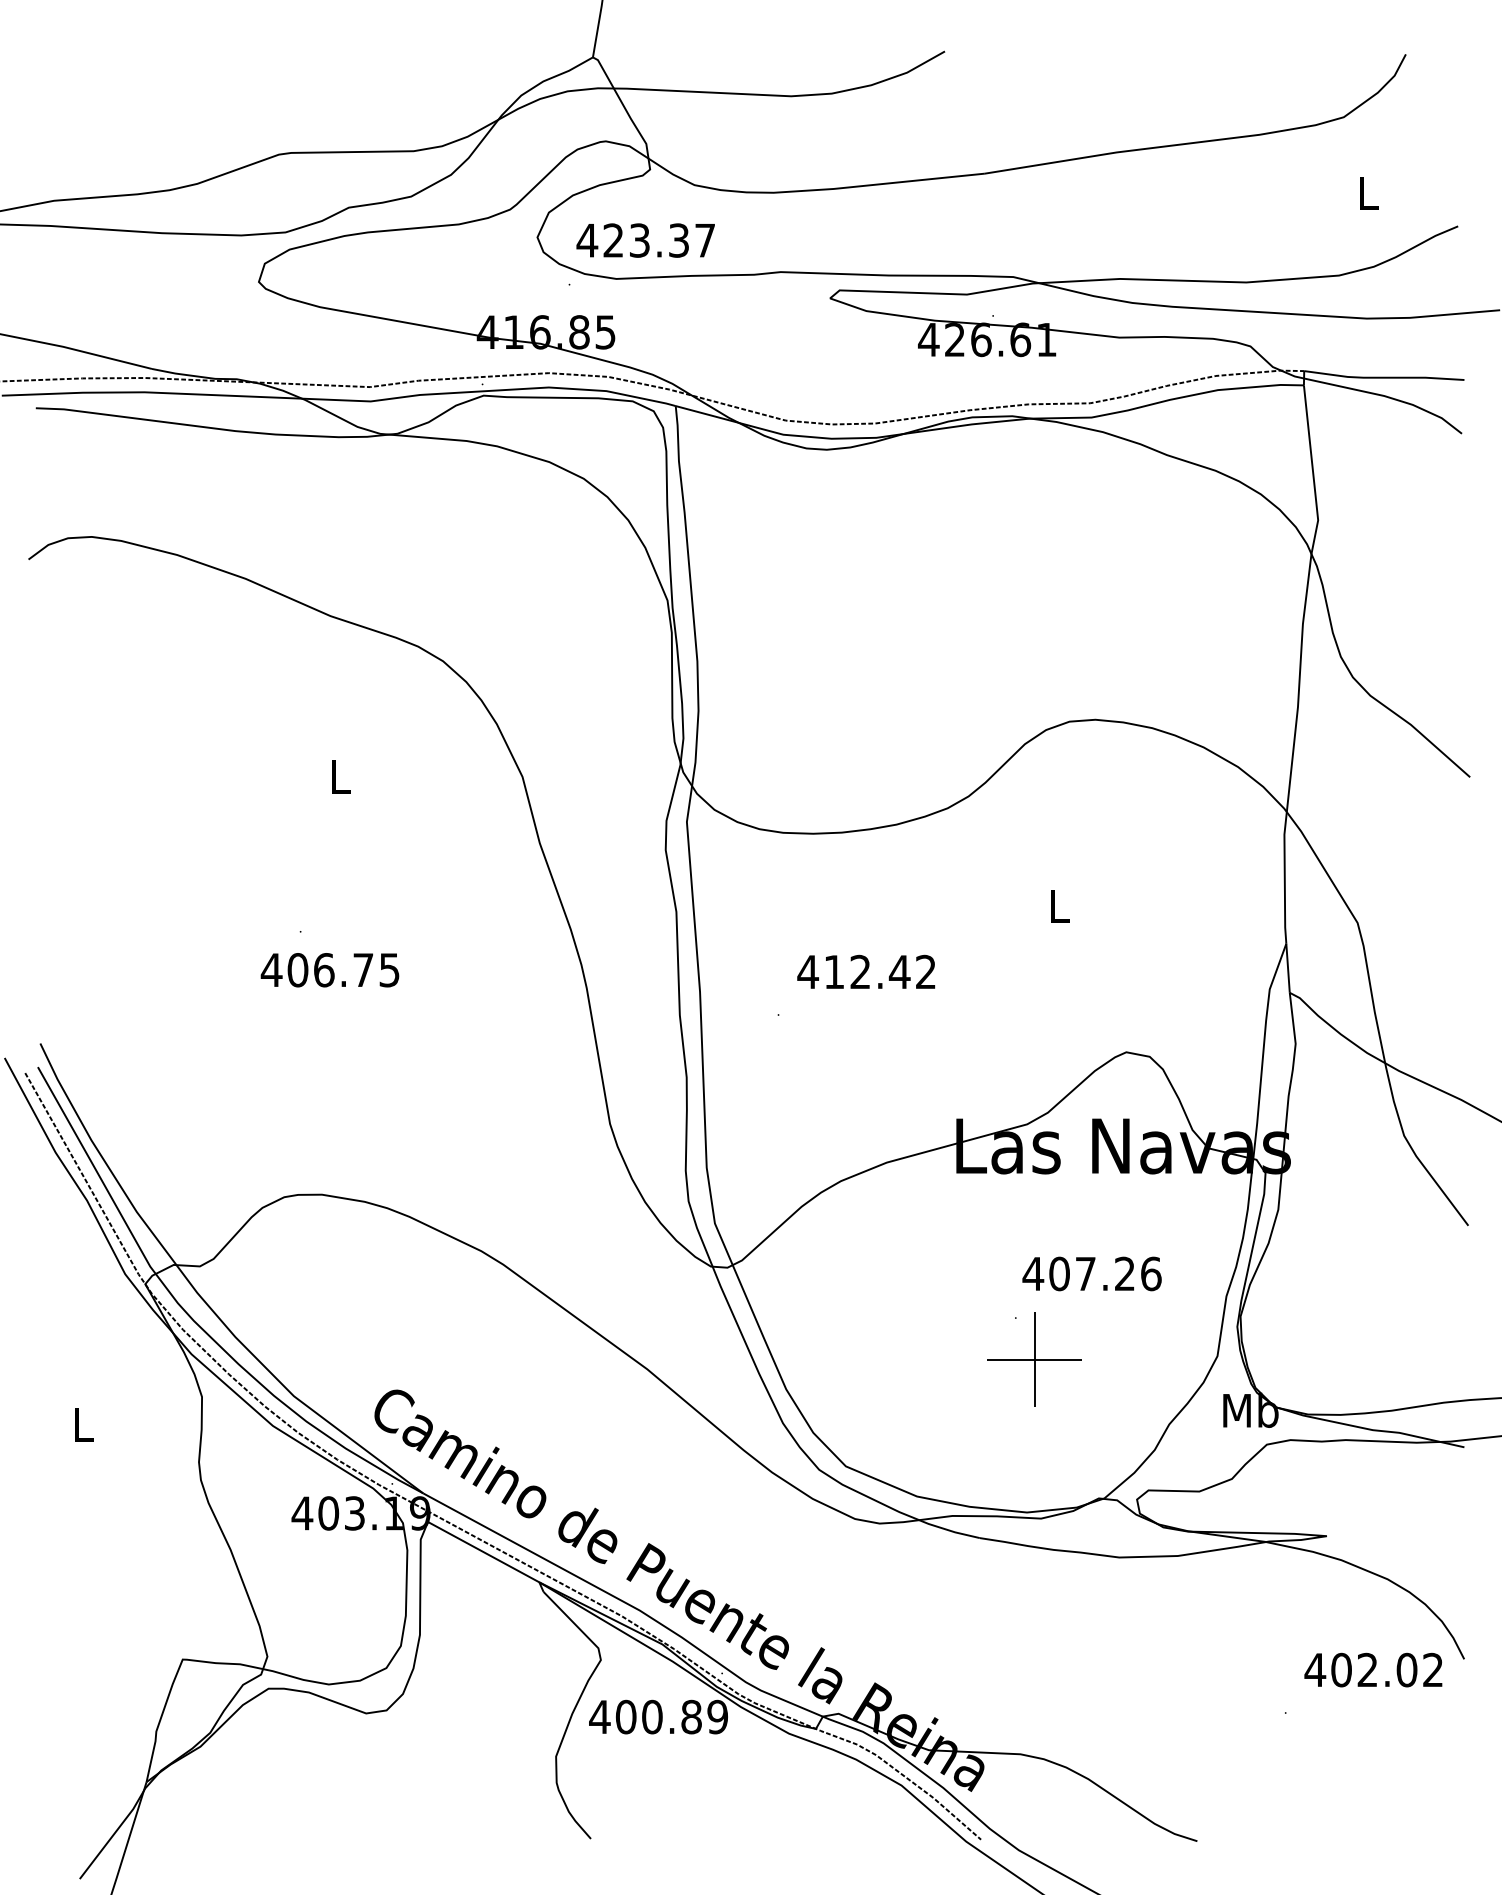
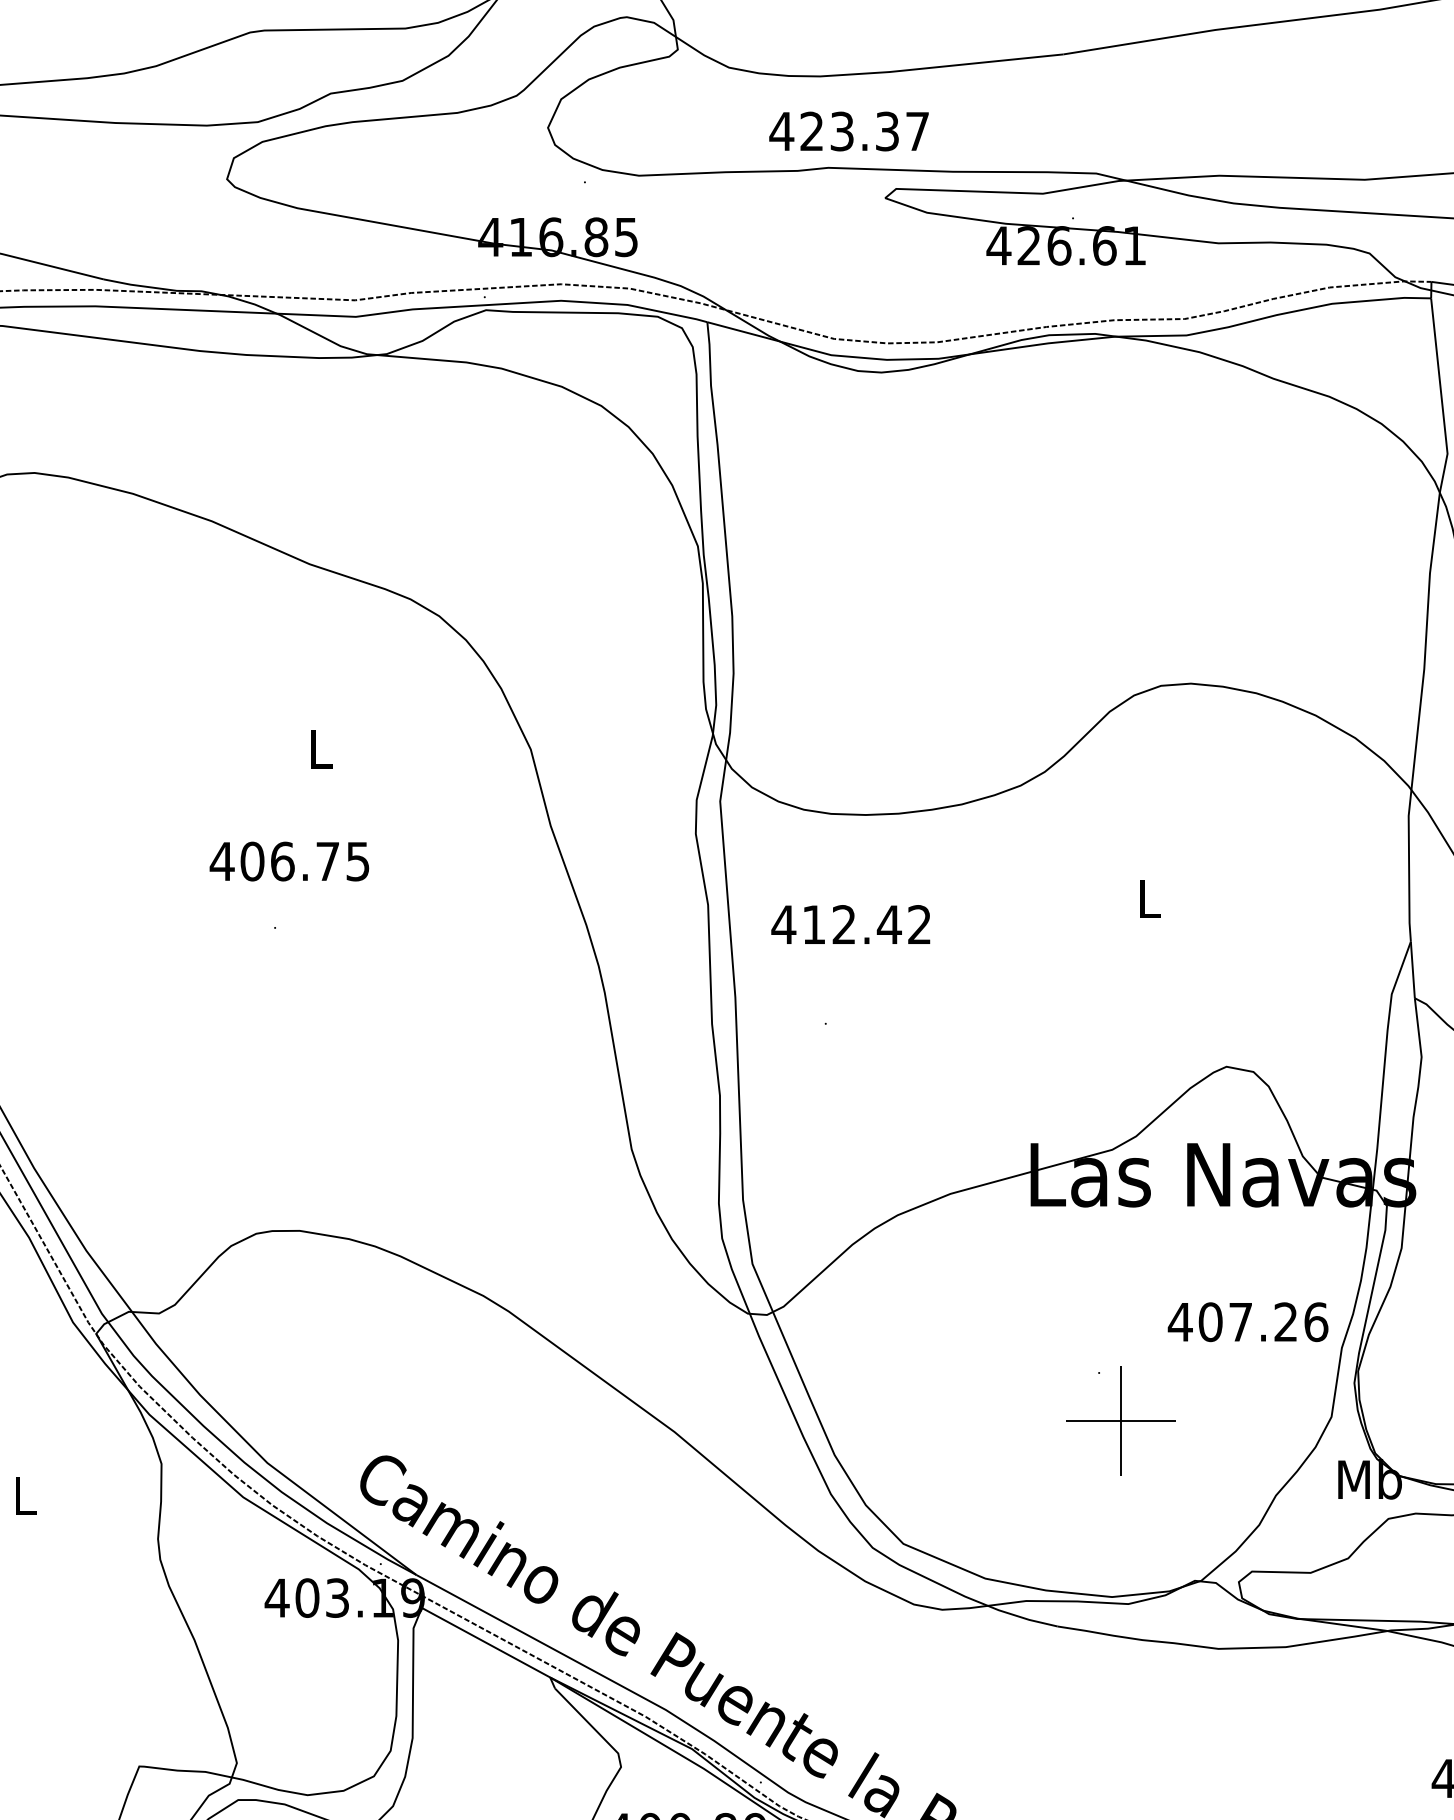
text: (645, 240) -> (848, 131), moved
text: (329, 970) -> (288, 861), moved
text: (866, 971) -> (851, 924), moved
text: (1091, 1273) -> (1247, 1321), moved

